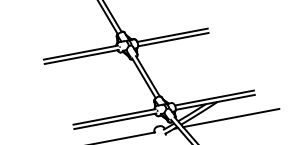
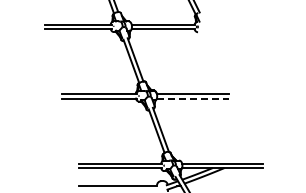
line: (173, 39) -> (192, 98), solid -> dashed
line: (230, 118) -> (234, 186), removed

